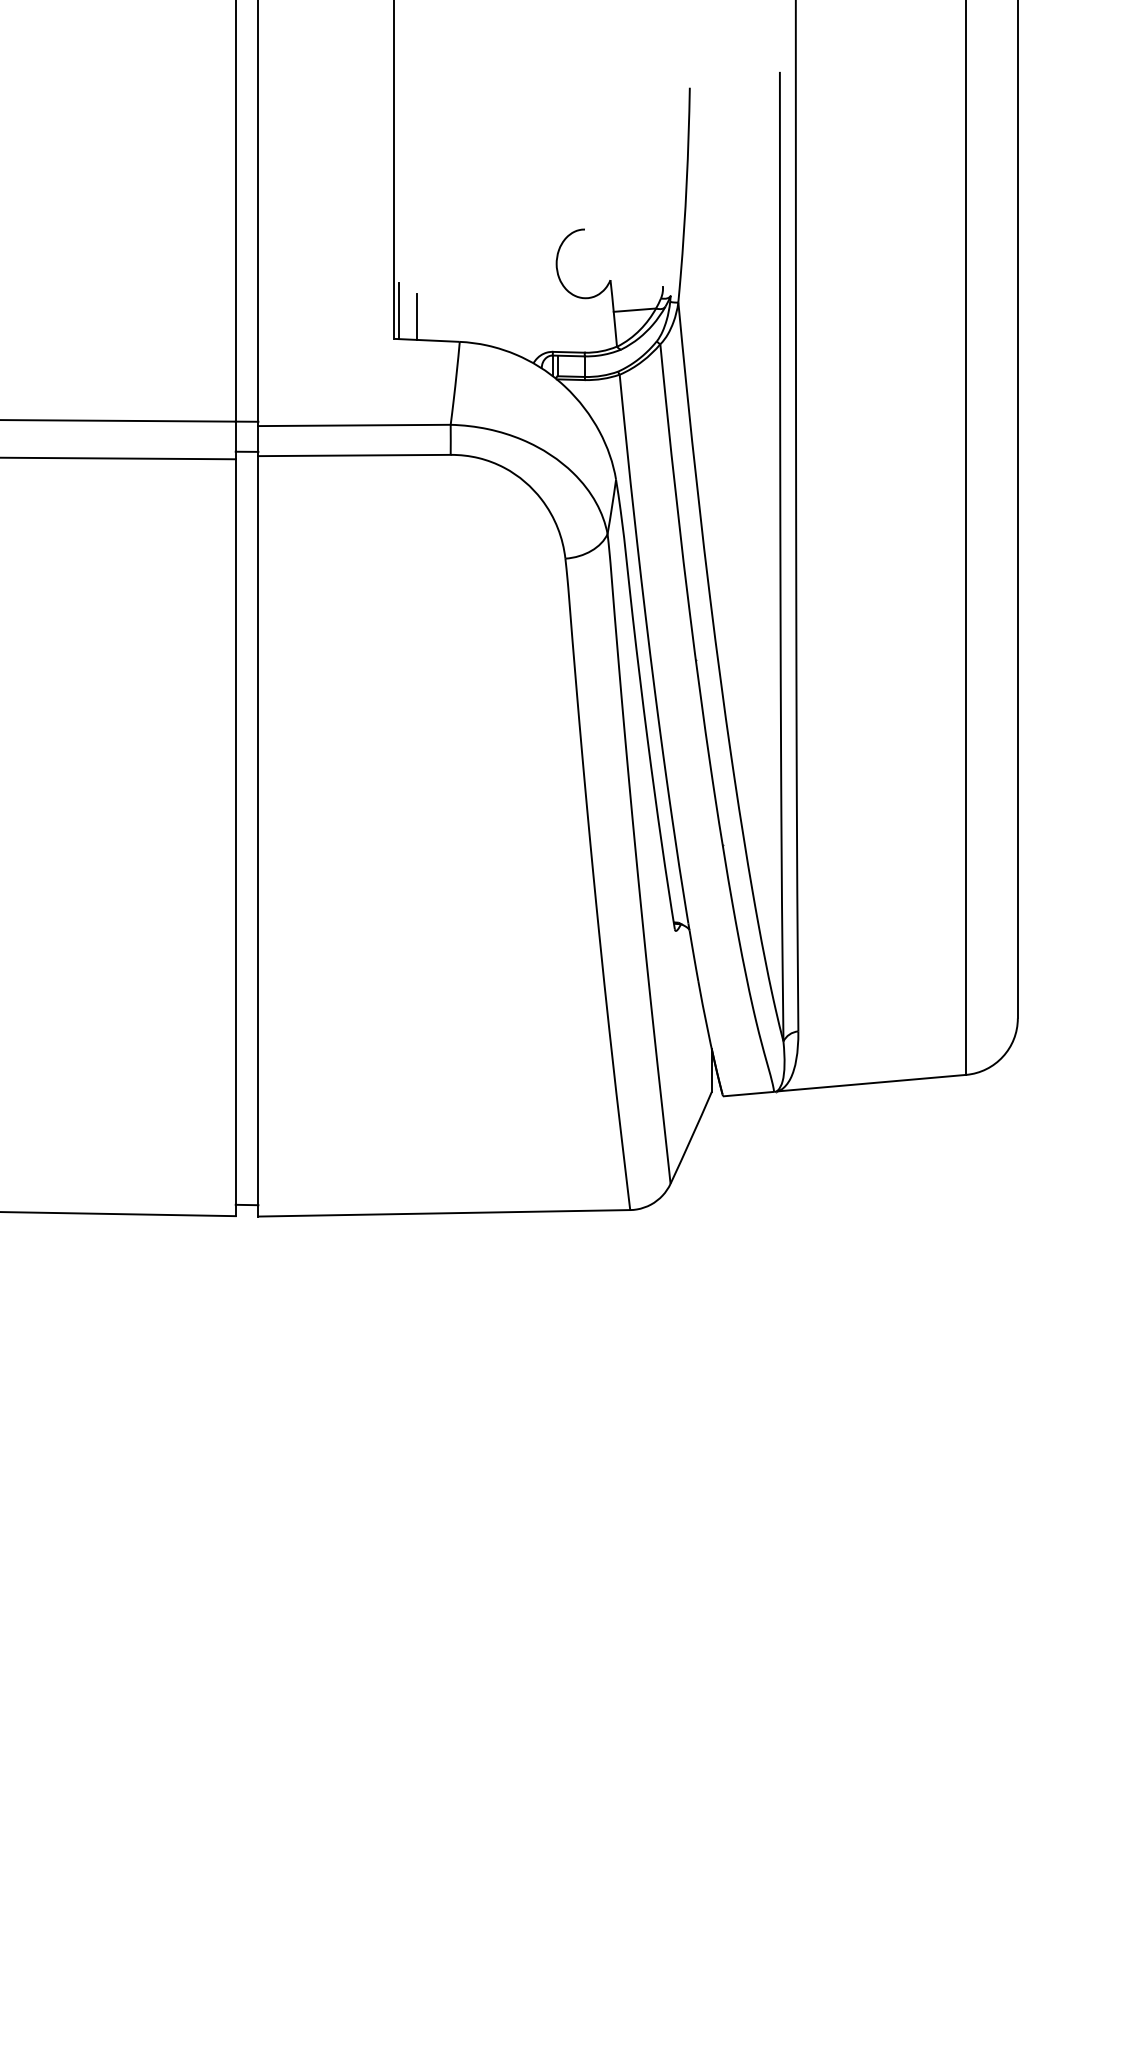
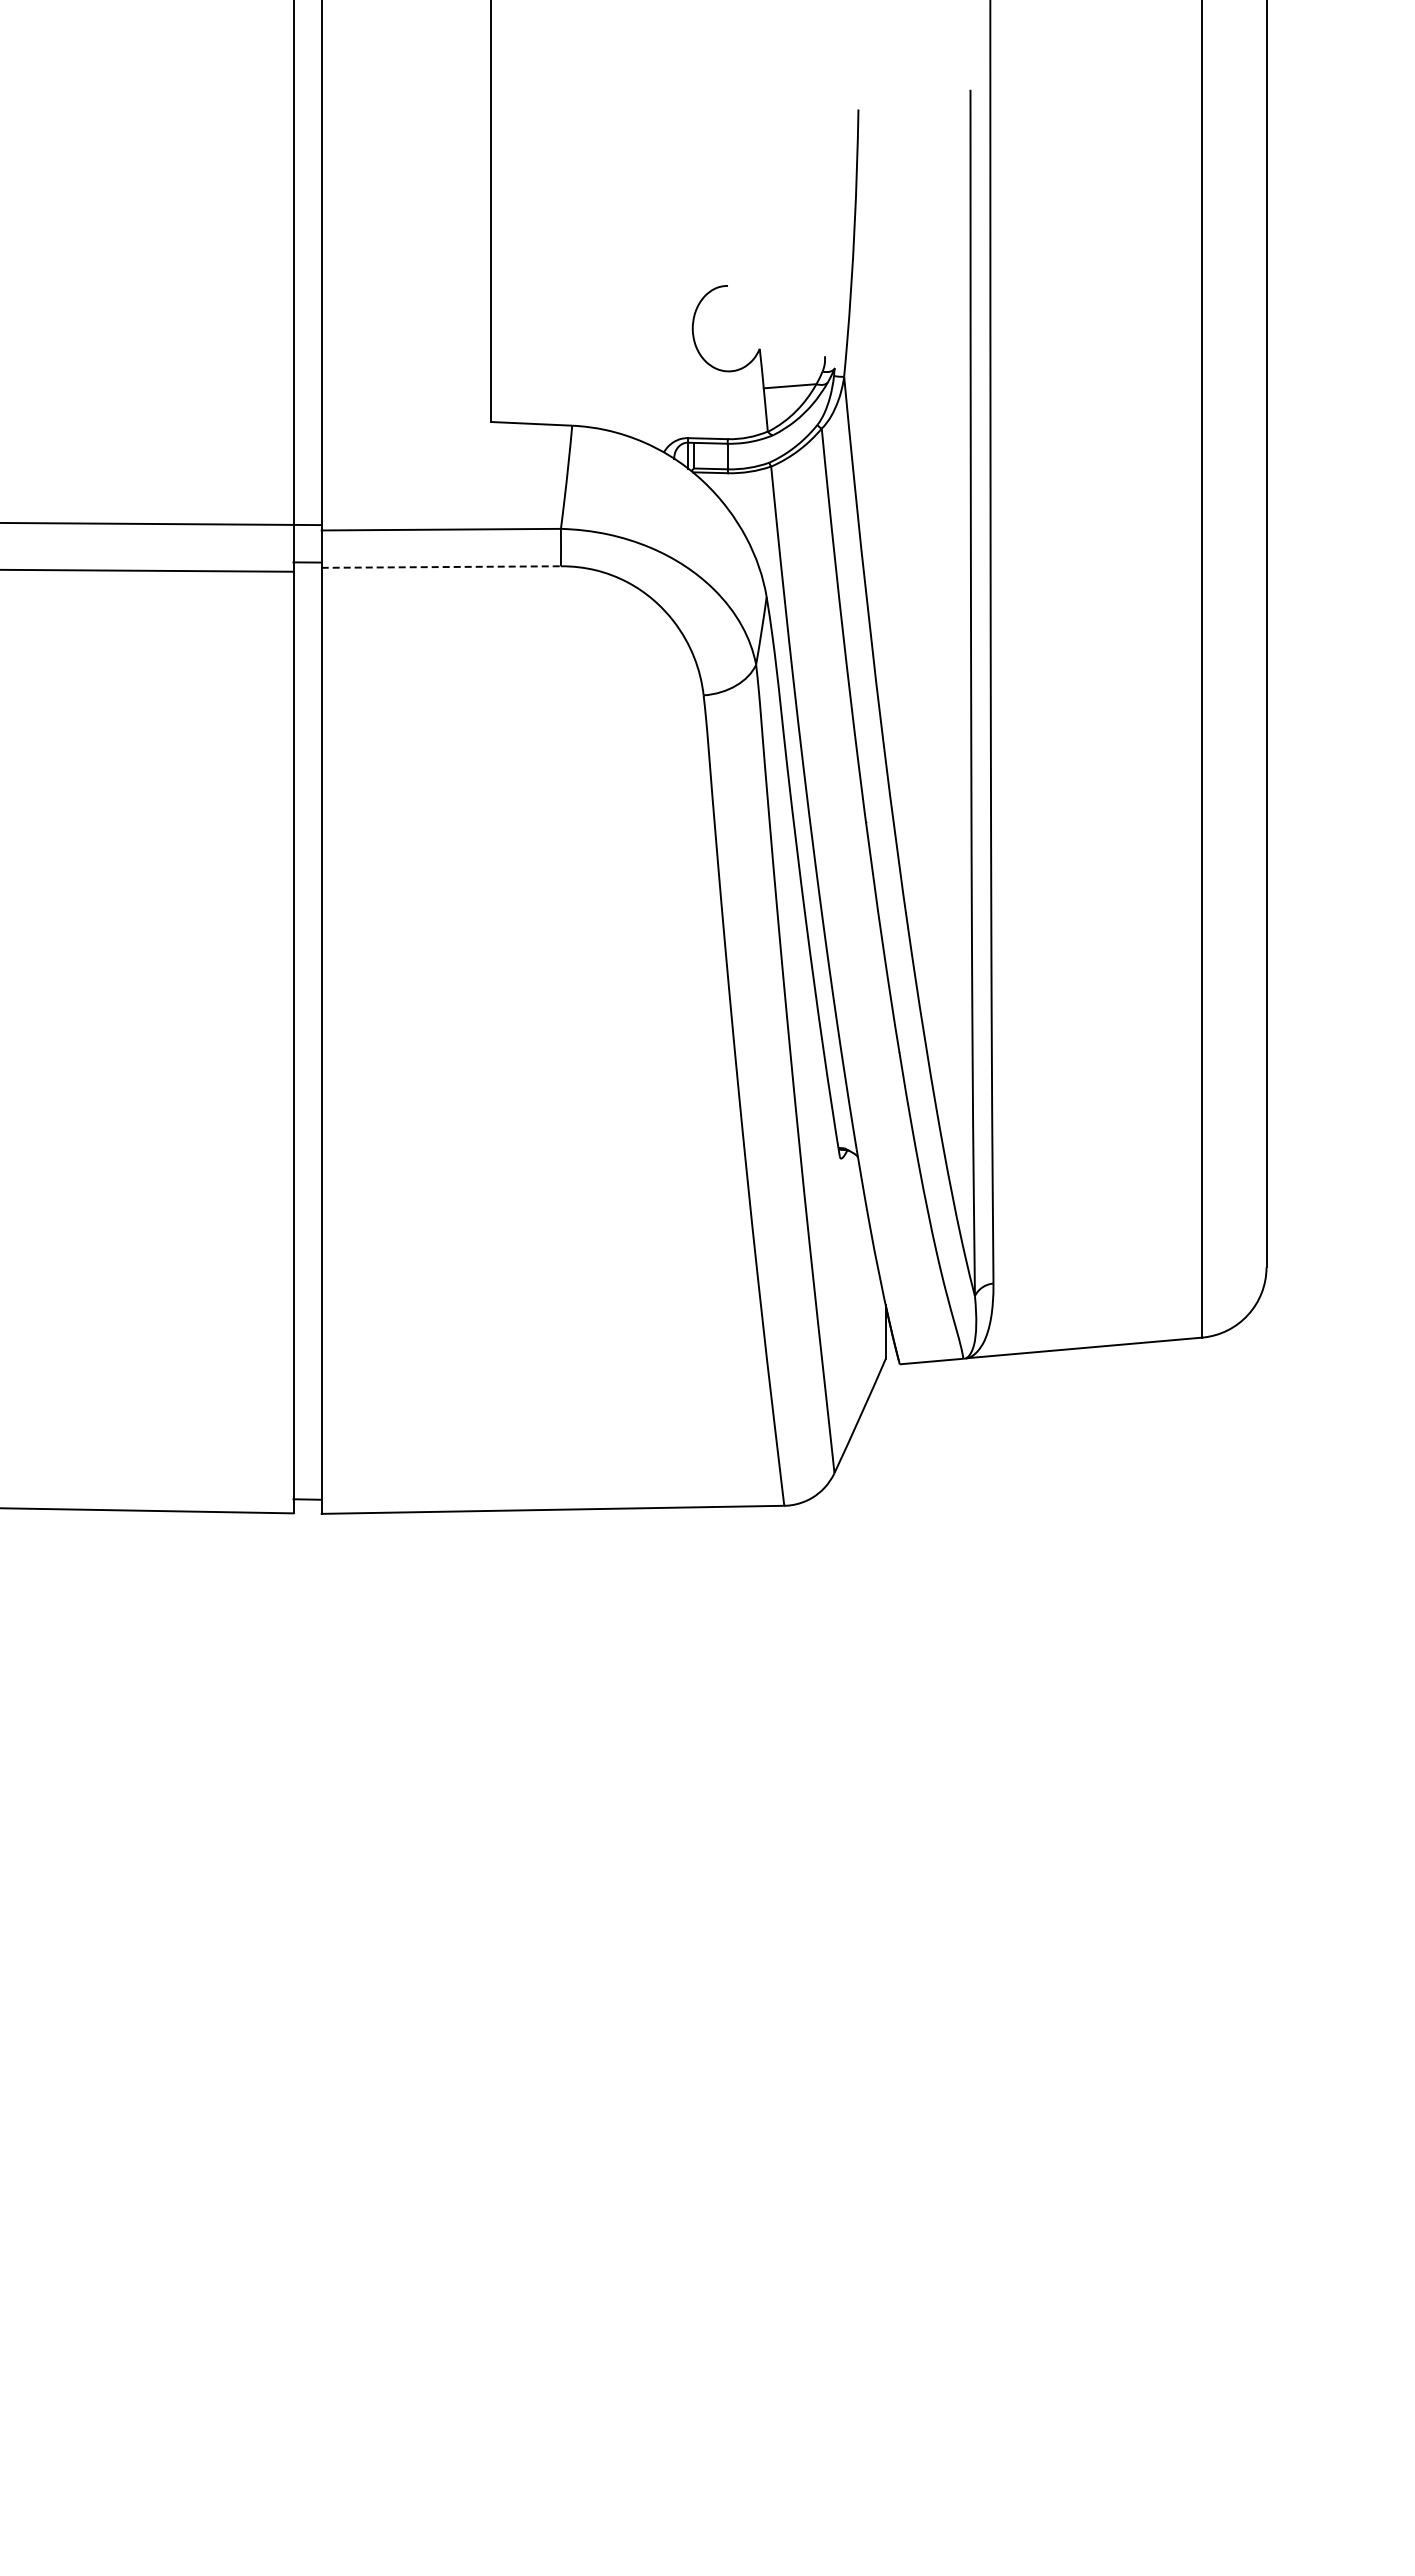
line: (398, 311) -> (496, 387), removed
line: (416, 316) -> (518, 394), removed
line: (354, 455) -> (441, 567), solid -> dashed

